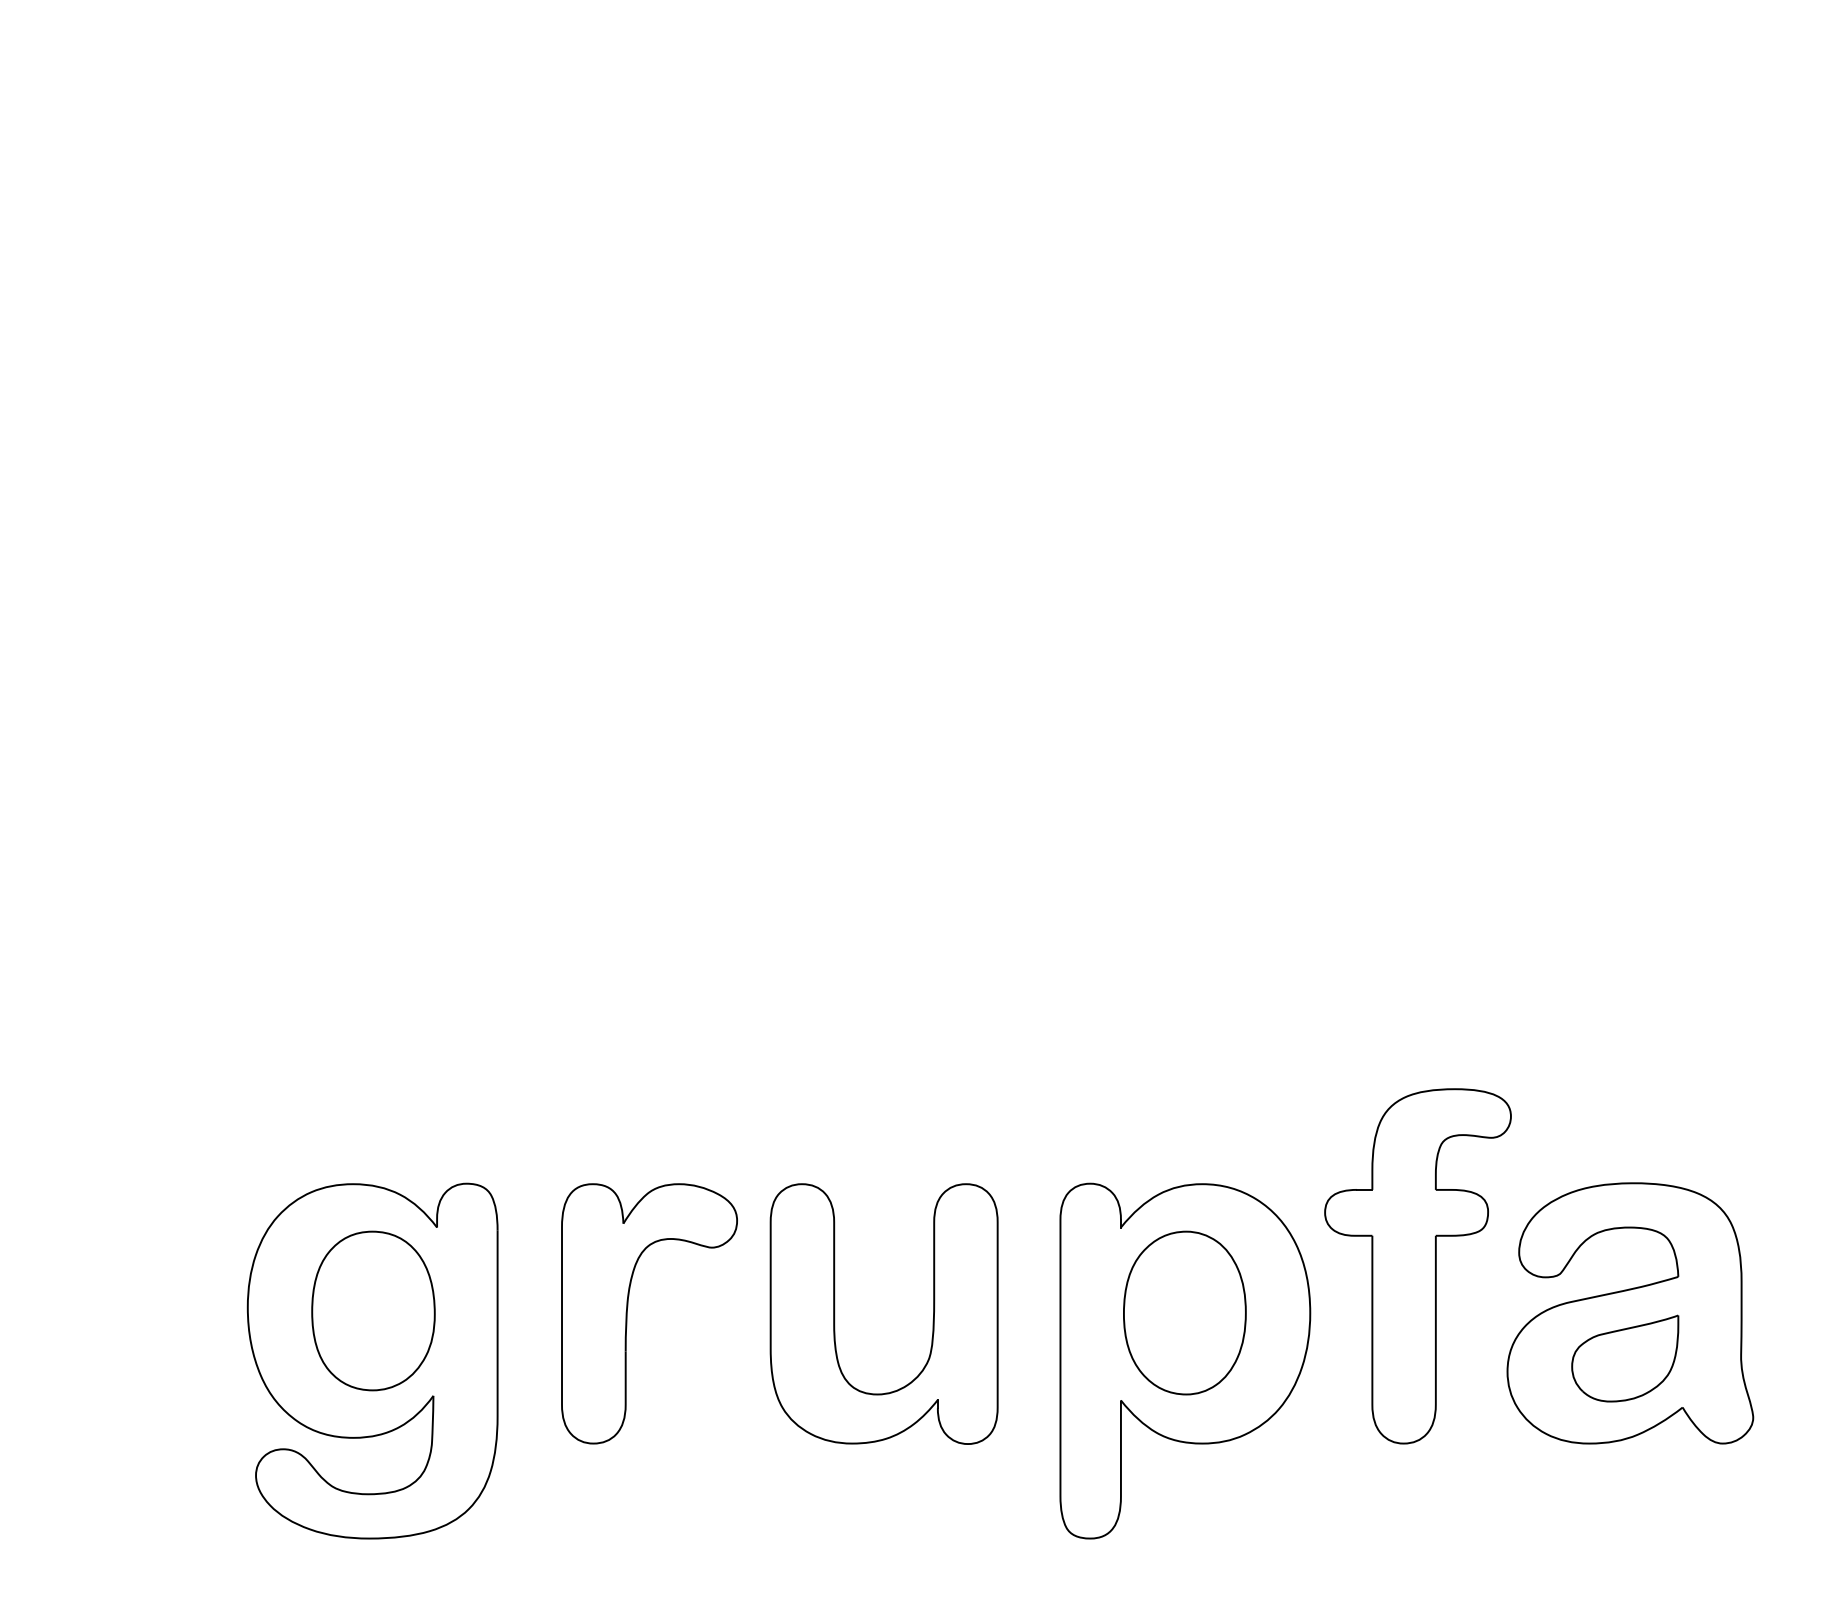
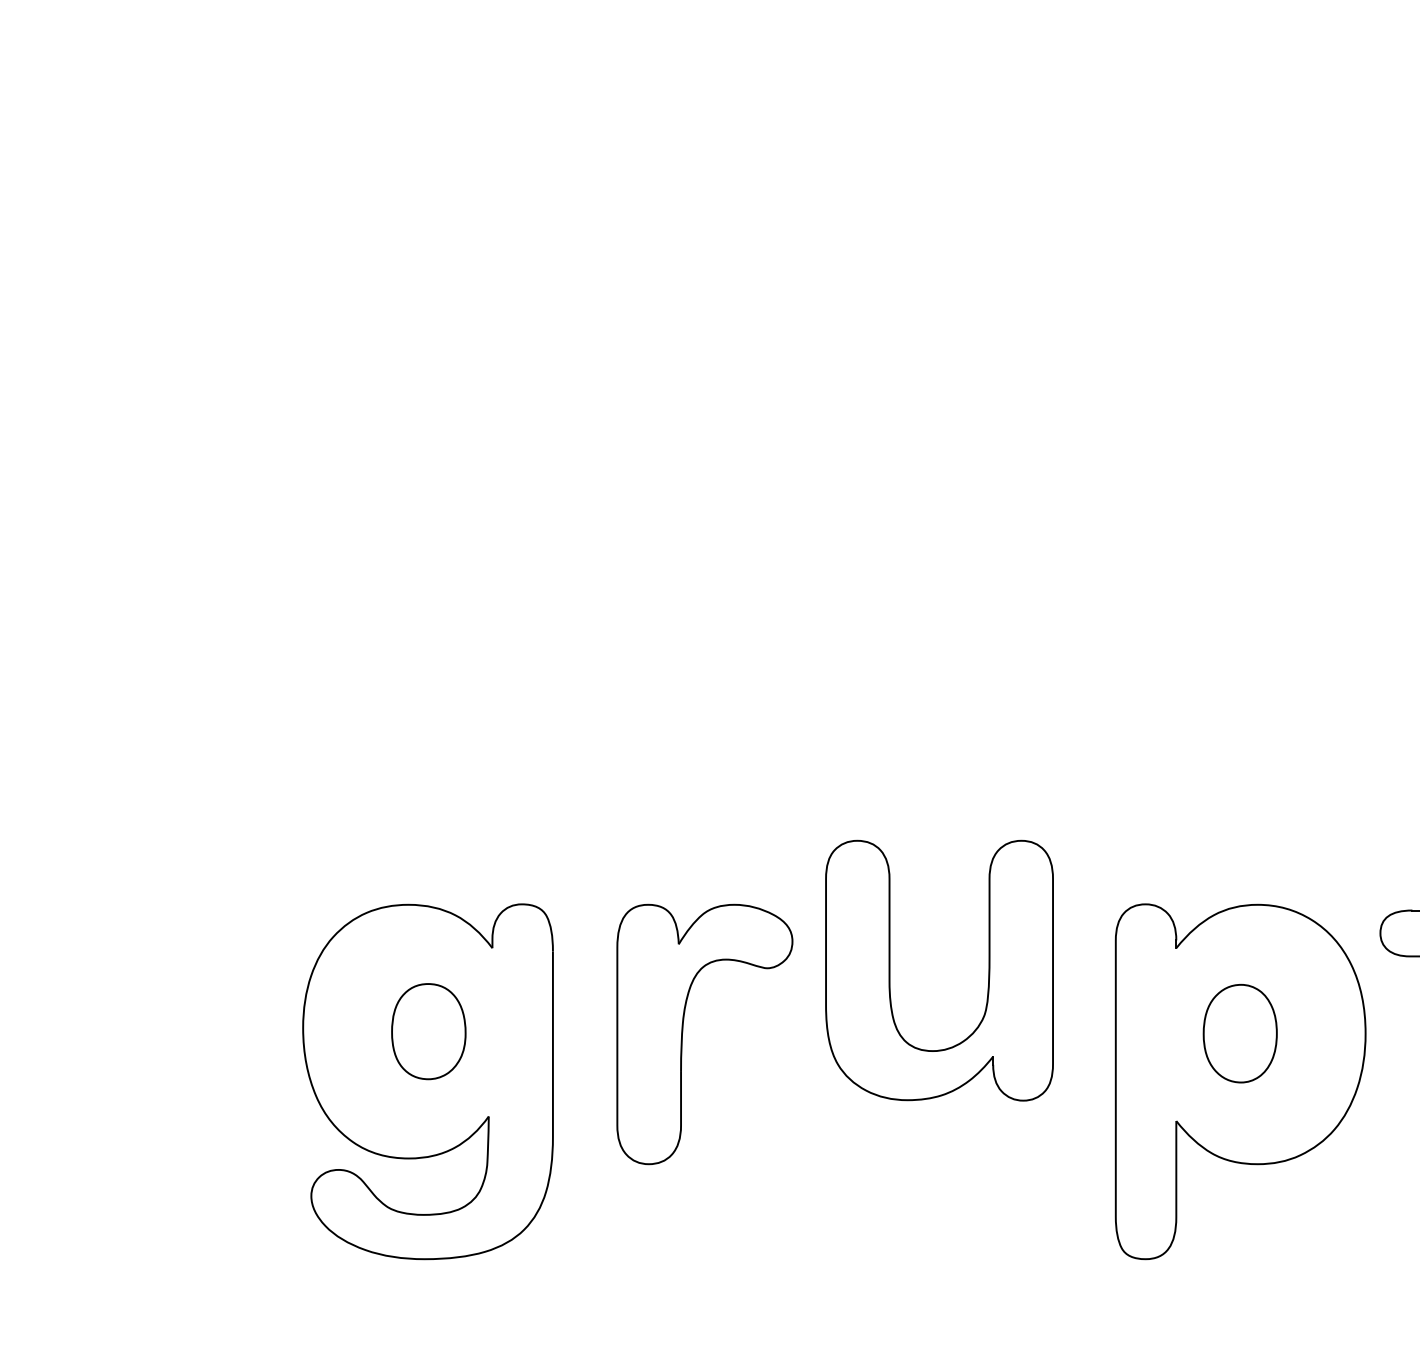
part: (373, 1310) -> (428, 1031), size x0.6
part: (1184, 1312) -> (1239, 1033), size x0.6
part: (835, 1313) -> (890, 970), moved

